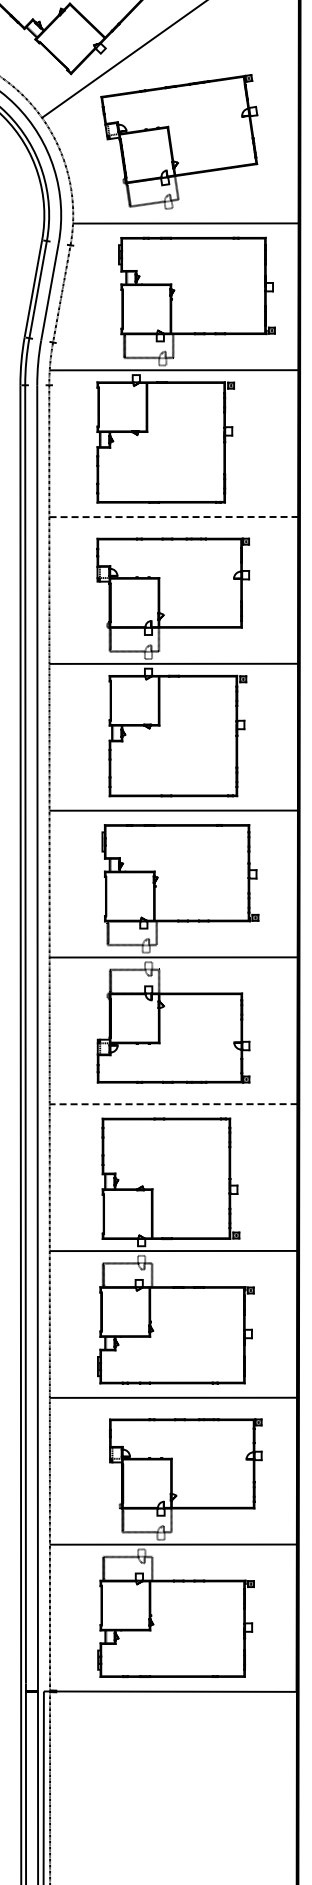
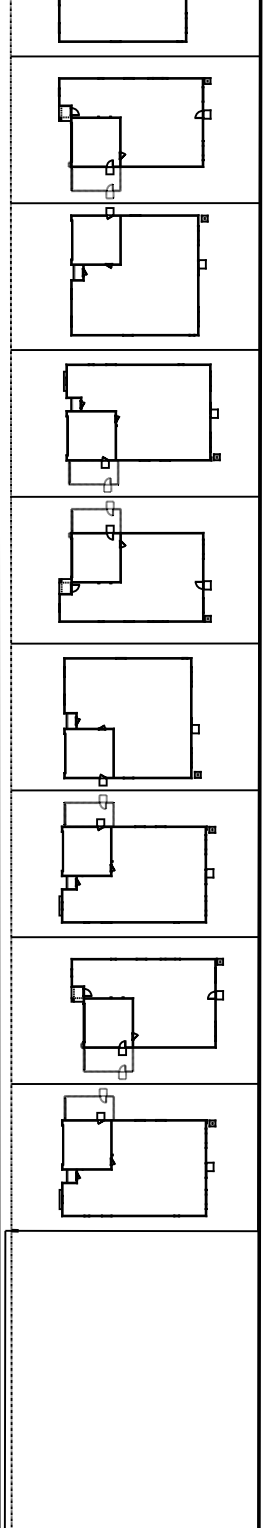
line: (173, 517) -> (134, 56), dashed -> solid
line: (173, 1104) -> (134, 643), dashed -> solid

